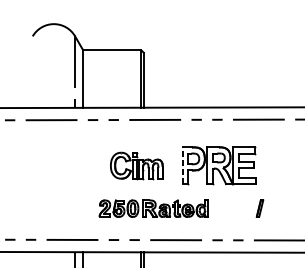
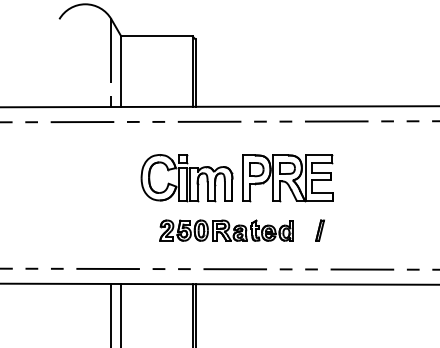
line: (182, 165) -> (243, 177), dashed -> solid
part: (136, 166) -> (186, 178), size x1.43
part: (153, 208) -> (226, 230), moved
part: (259, 208) -> (319, 230), moved

